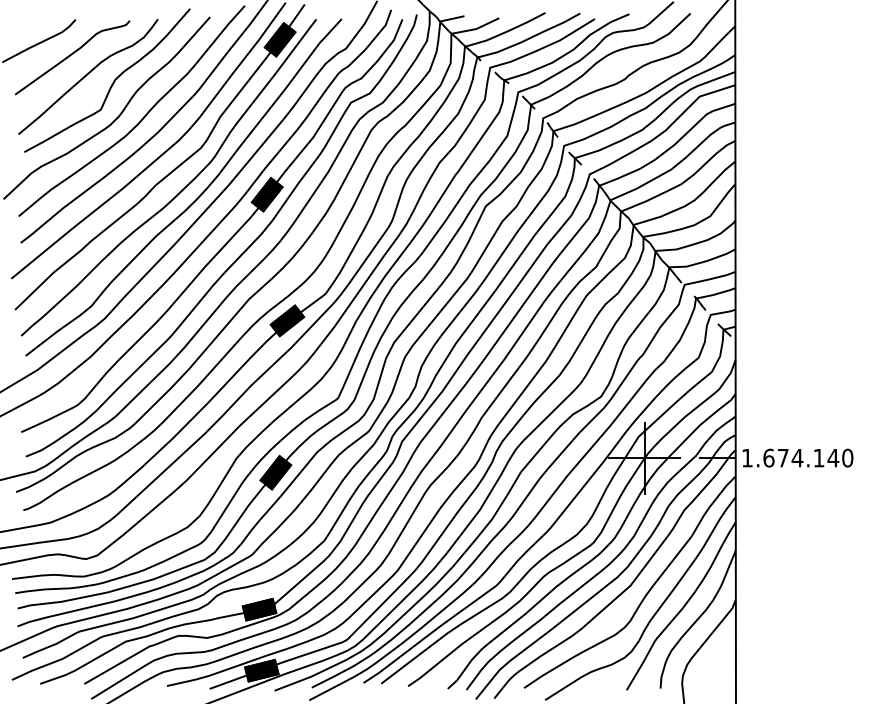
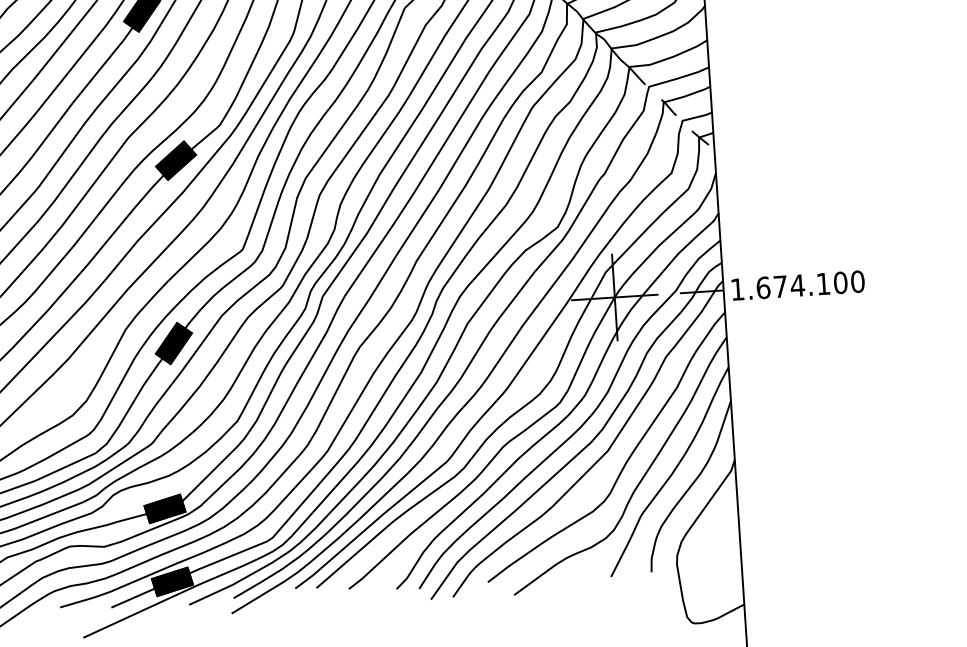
text: (833, 457) -> (840, 282), 1.674.140 -> 1.674.100

